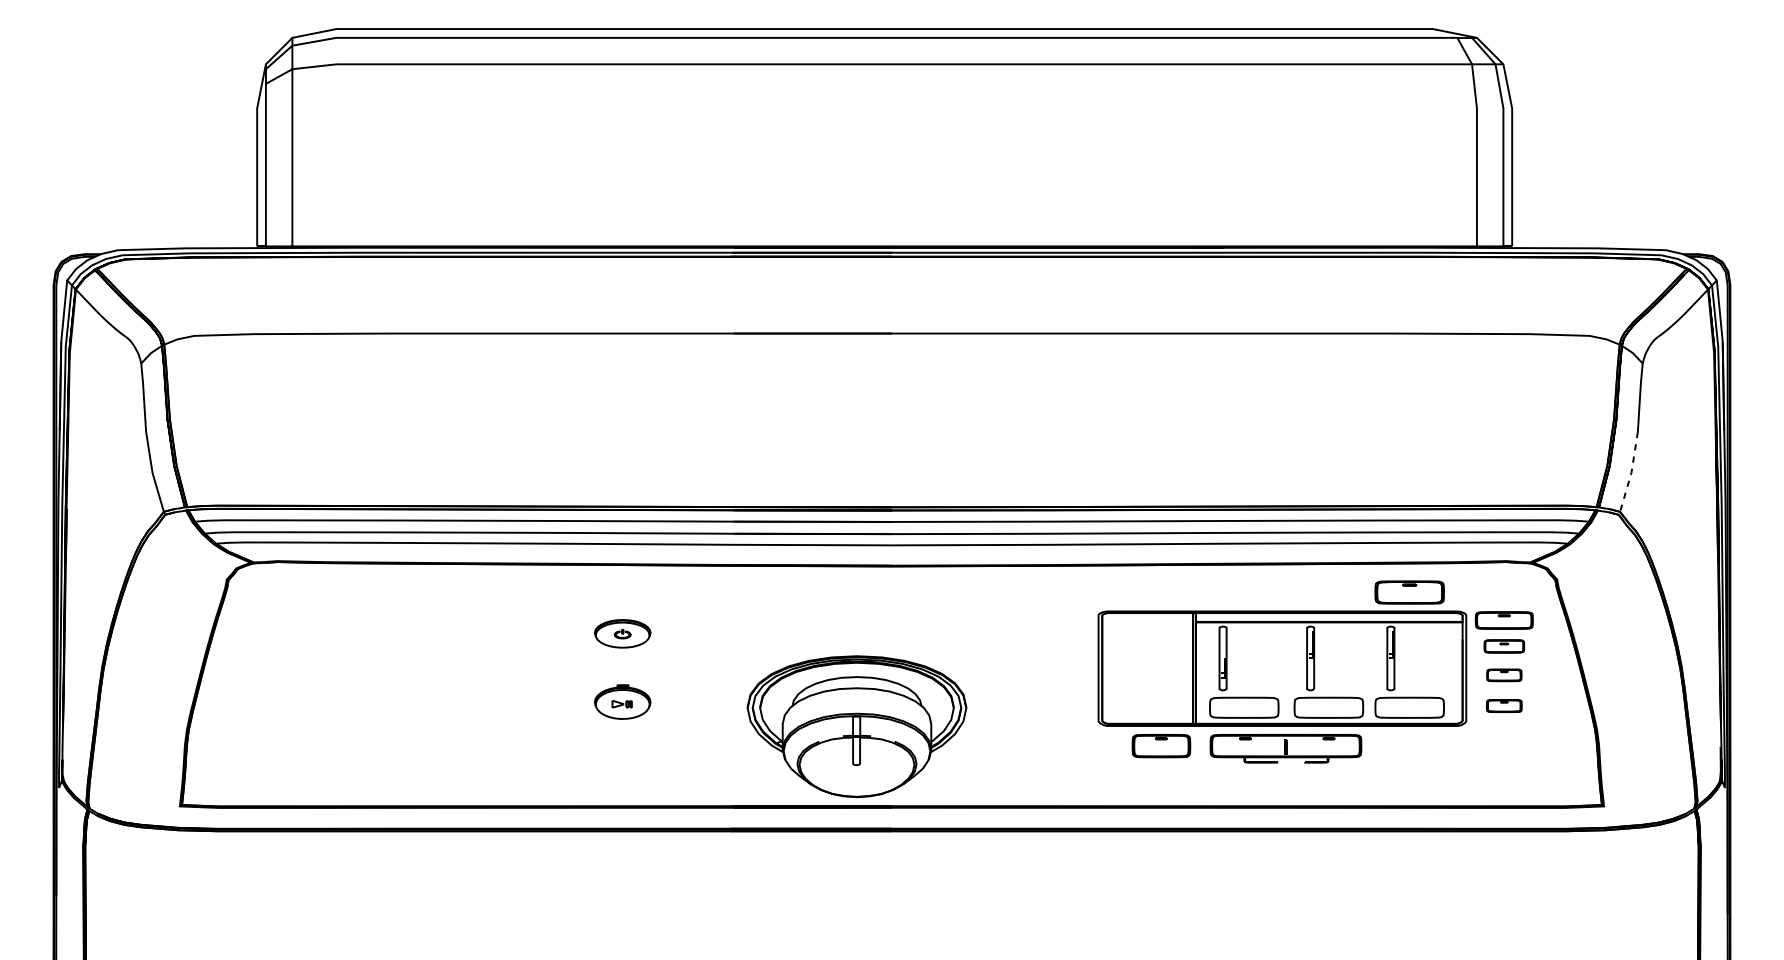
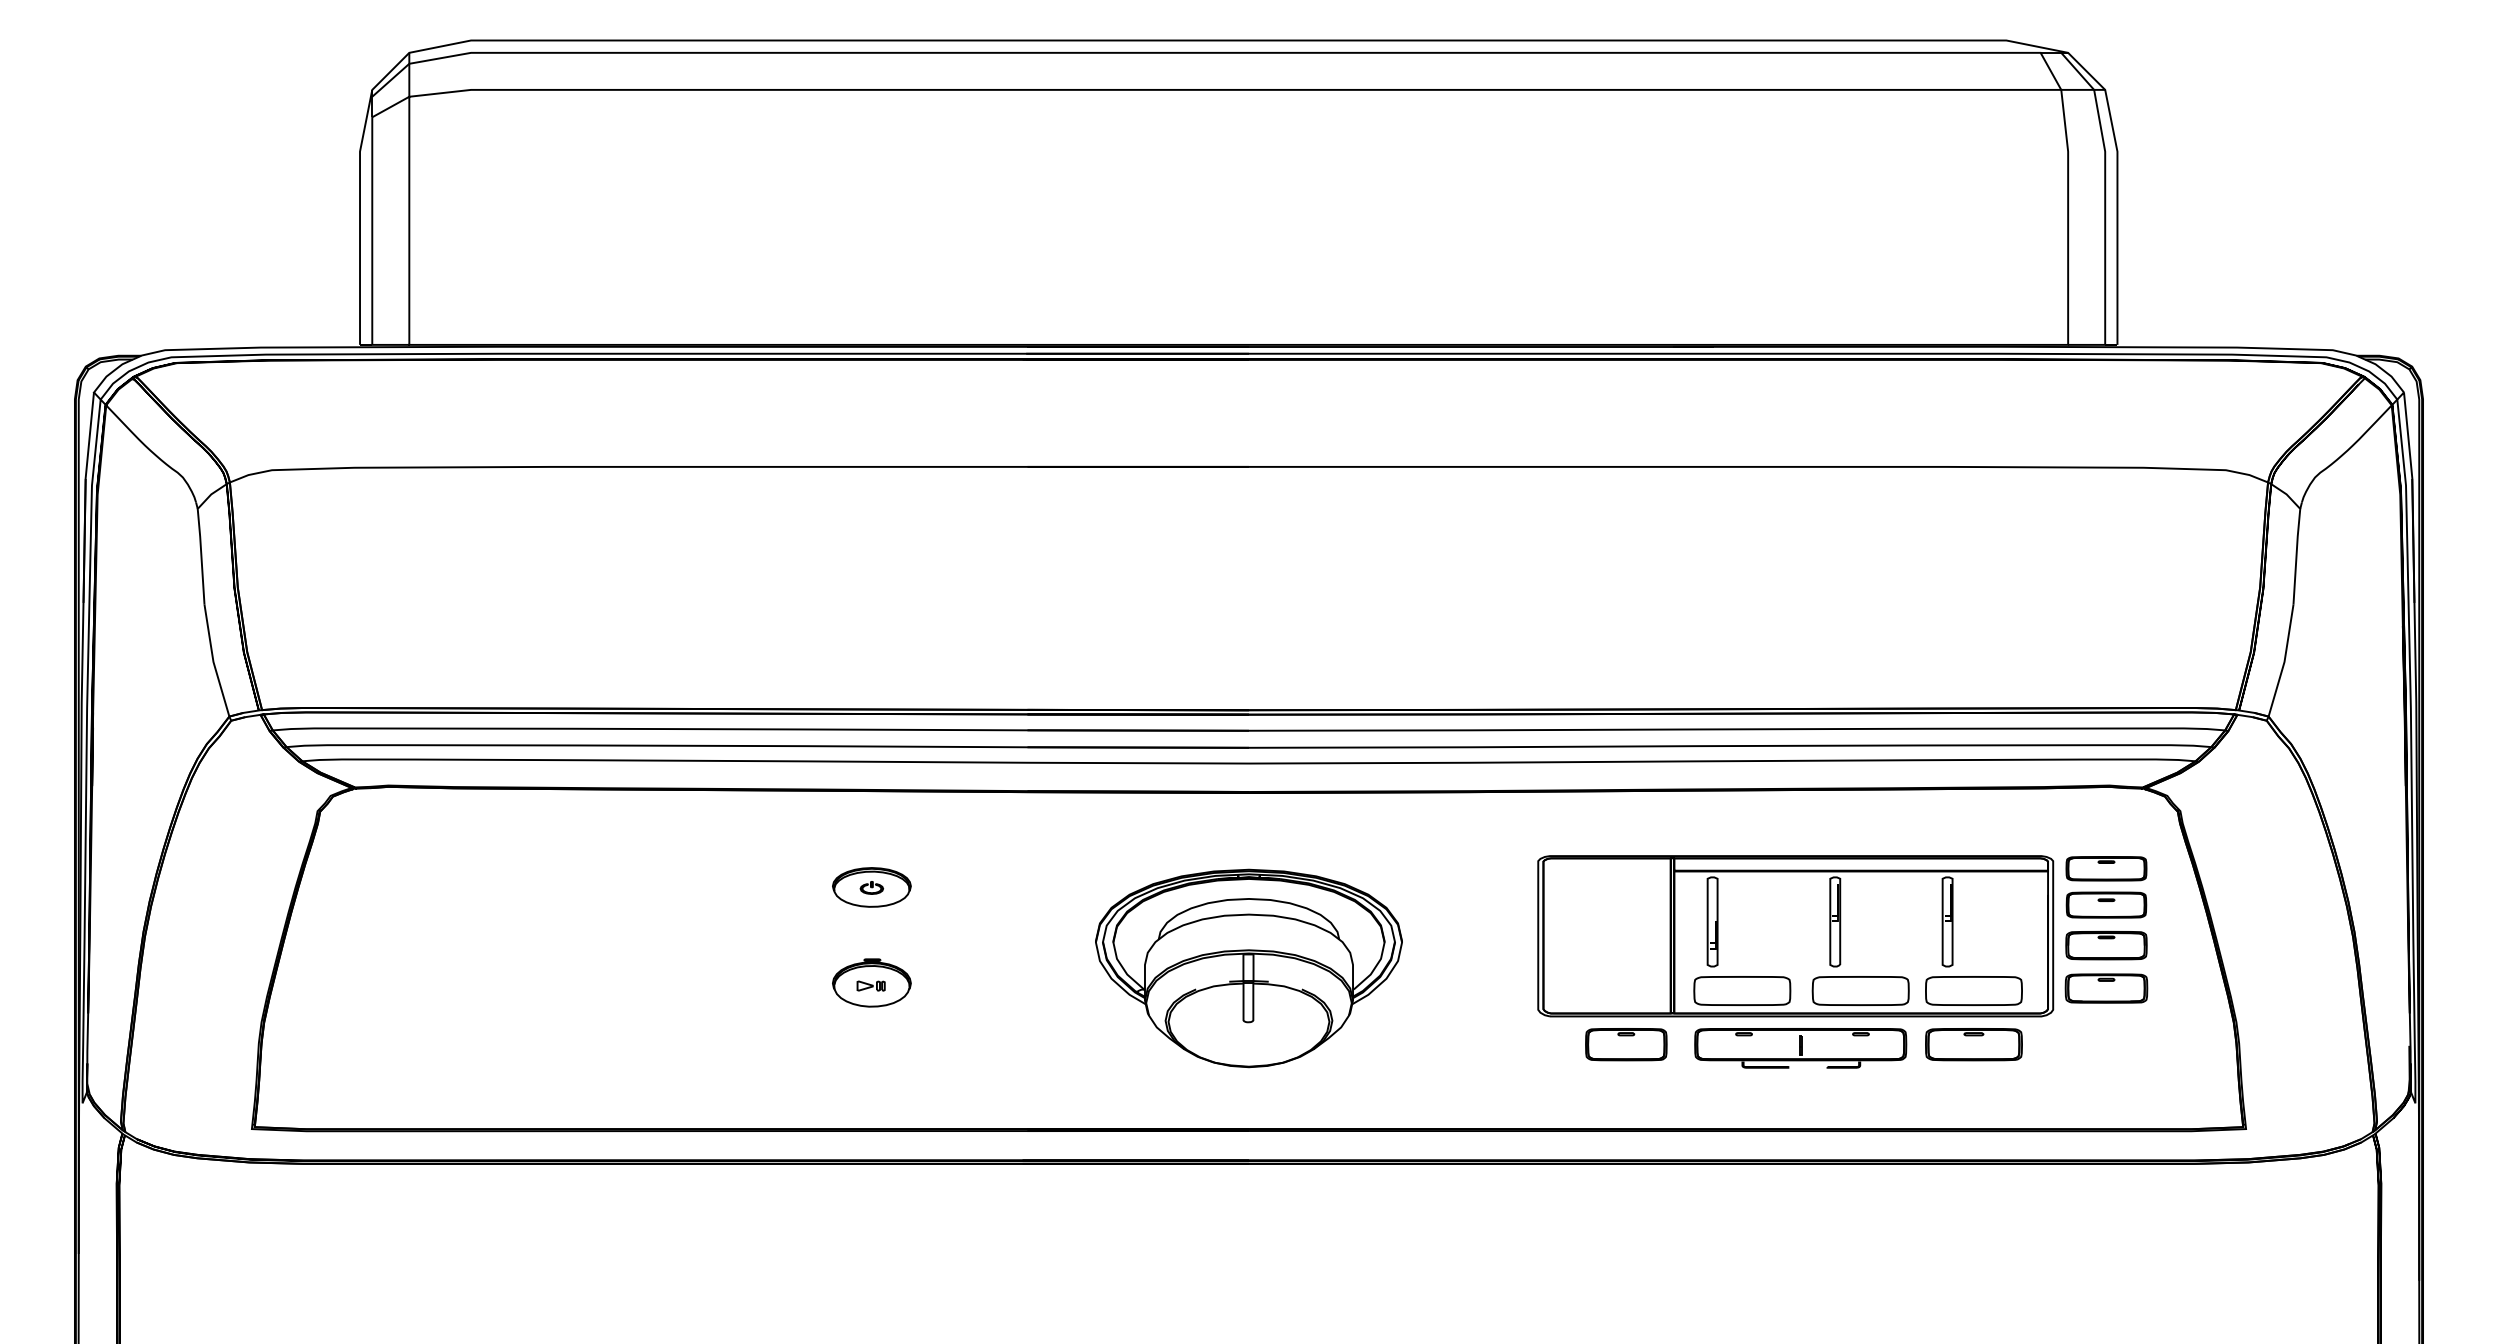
line: (1630, 473) -> (2283, 663), dashed -> solid
part: (1409, 592) -> (1973, 1044), moved
part: (1504, 646) -> (2106, 904), size x1.43
part: (1504, 675) -> (2106, 945), size x1.67
part: (1504, 706) -> (2106, 988), size x1.67
part: (856, 726) -> (1248, 968), moved

